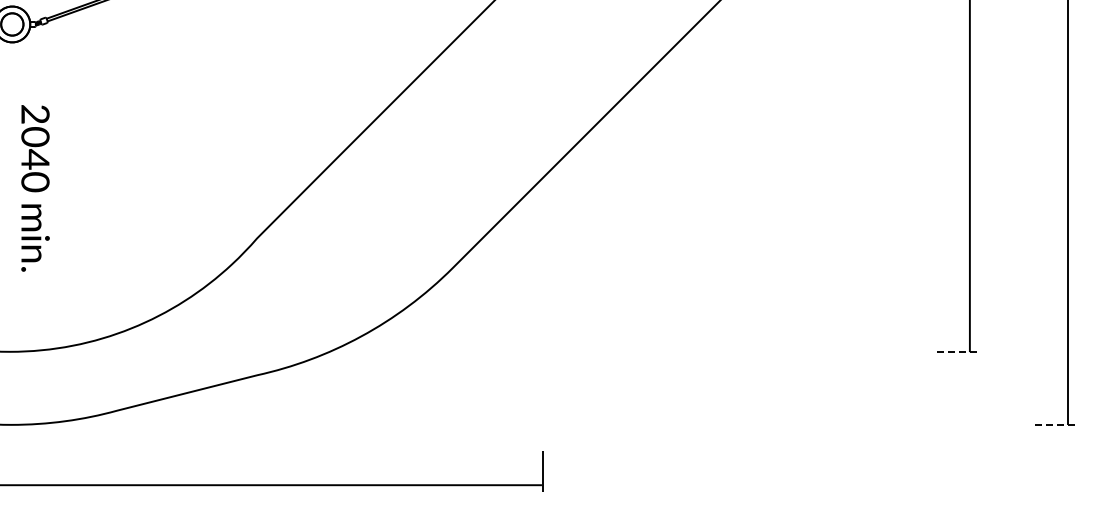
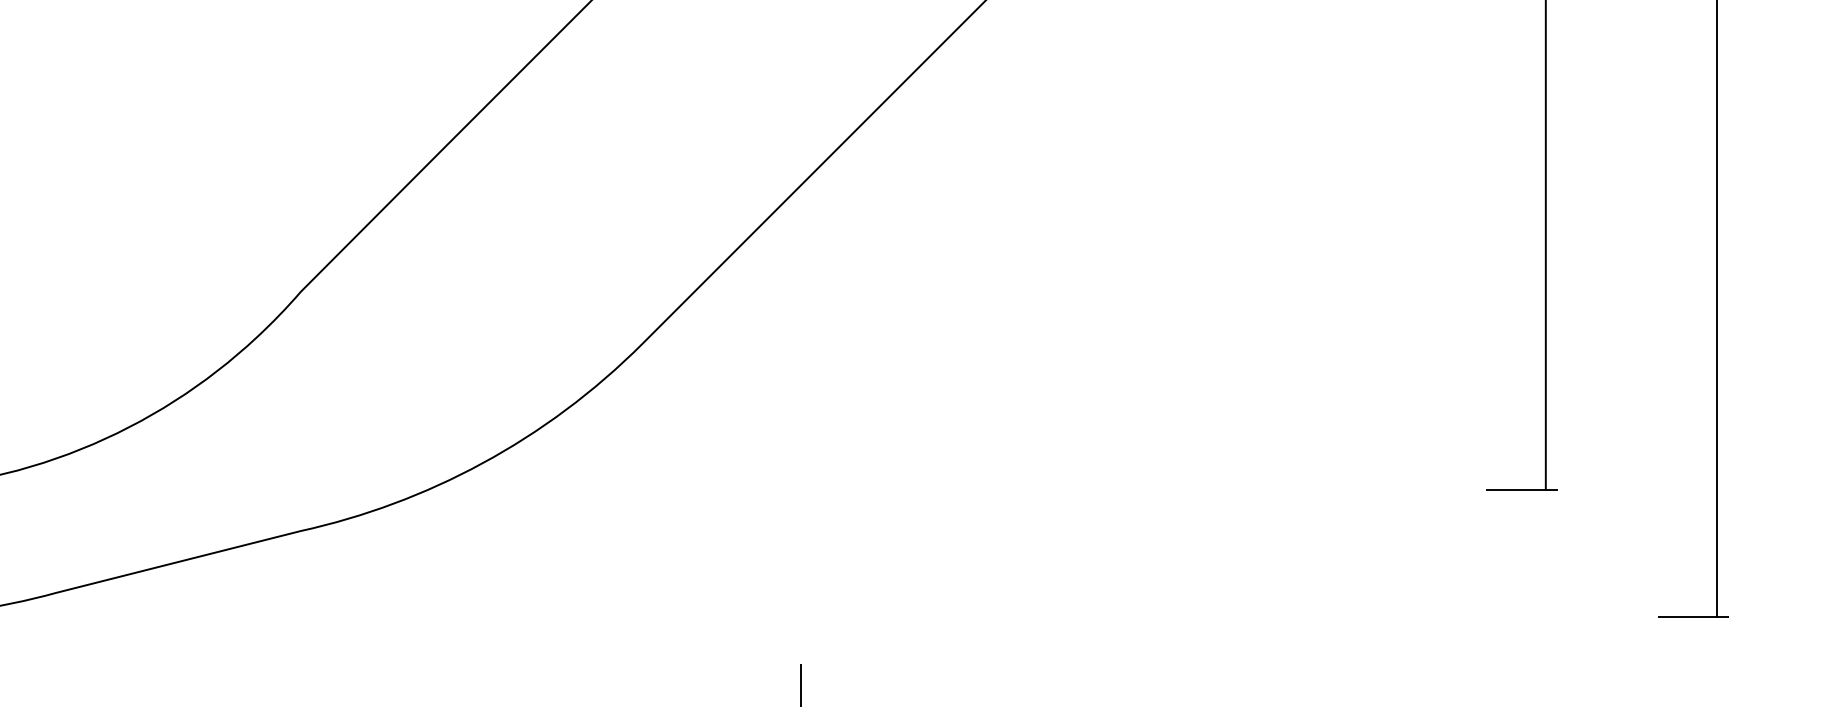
line: (955, 351) -> (1520, 489), dashed -> solid
line: (1053, 424) -> (1691, 616), dashed -> solid

